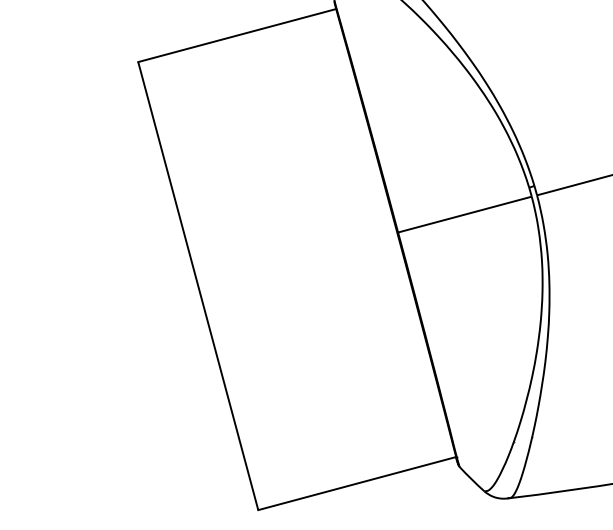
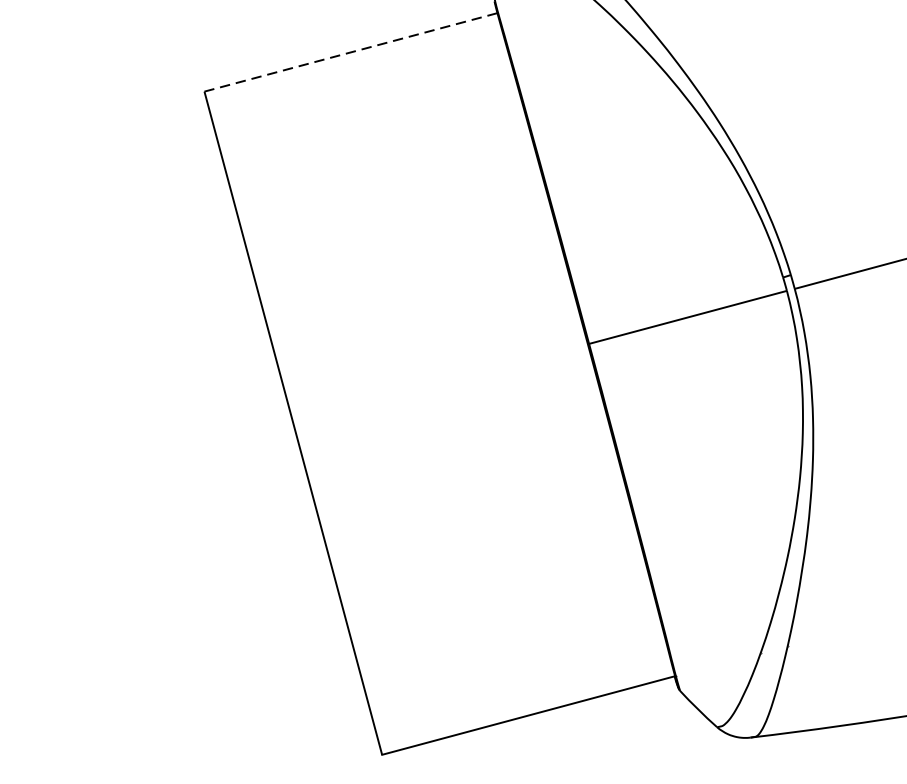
line: (236, 35) -> (349, 52), solid -> dashed

